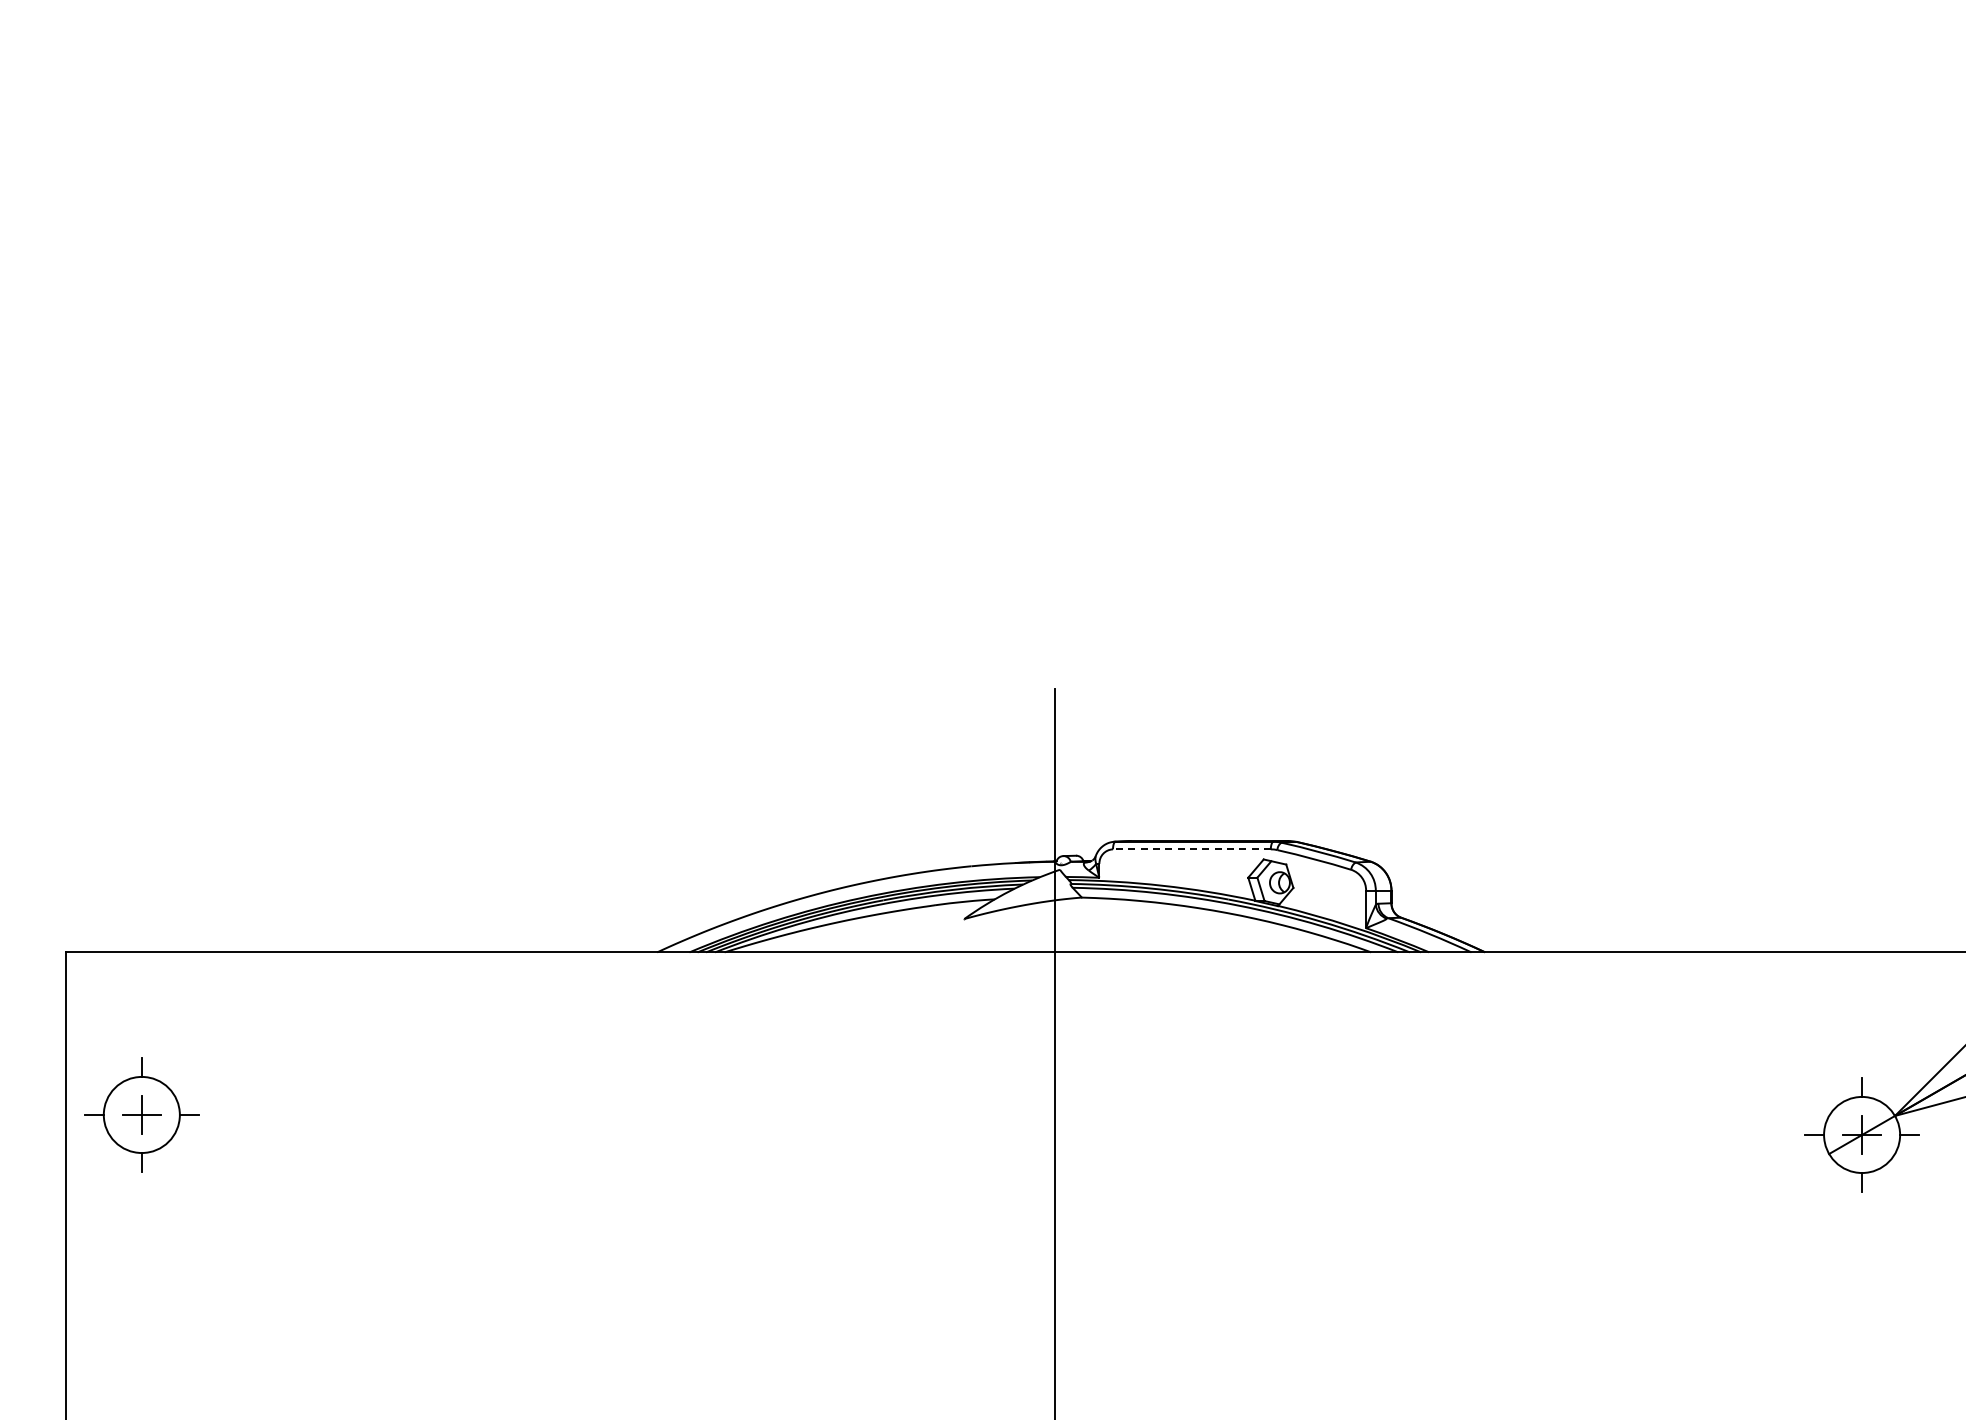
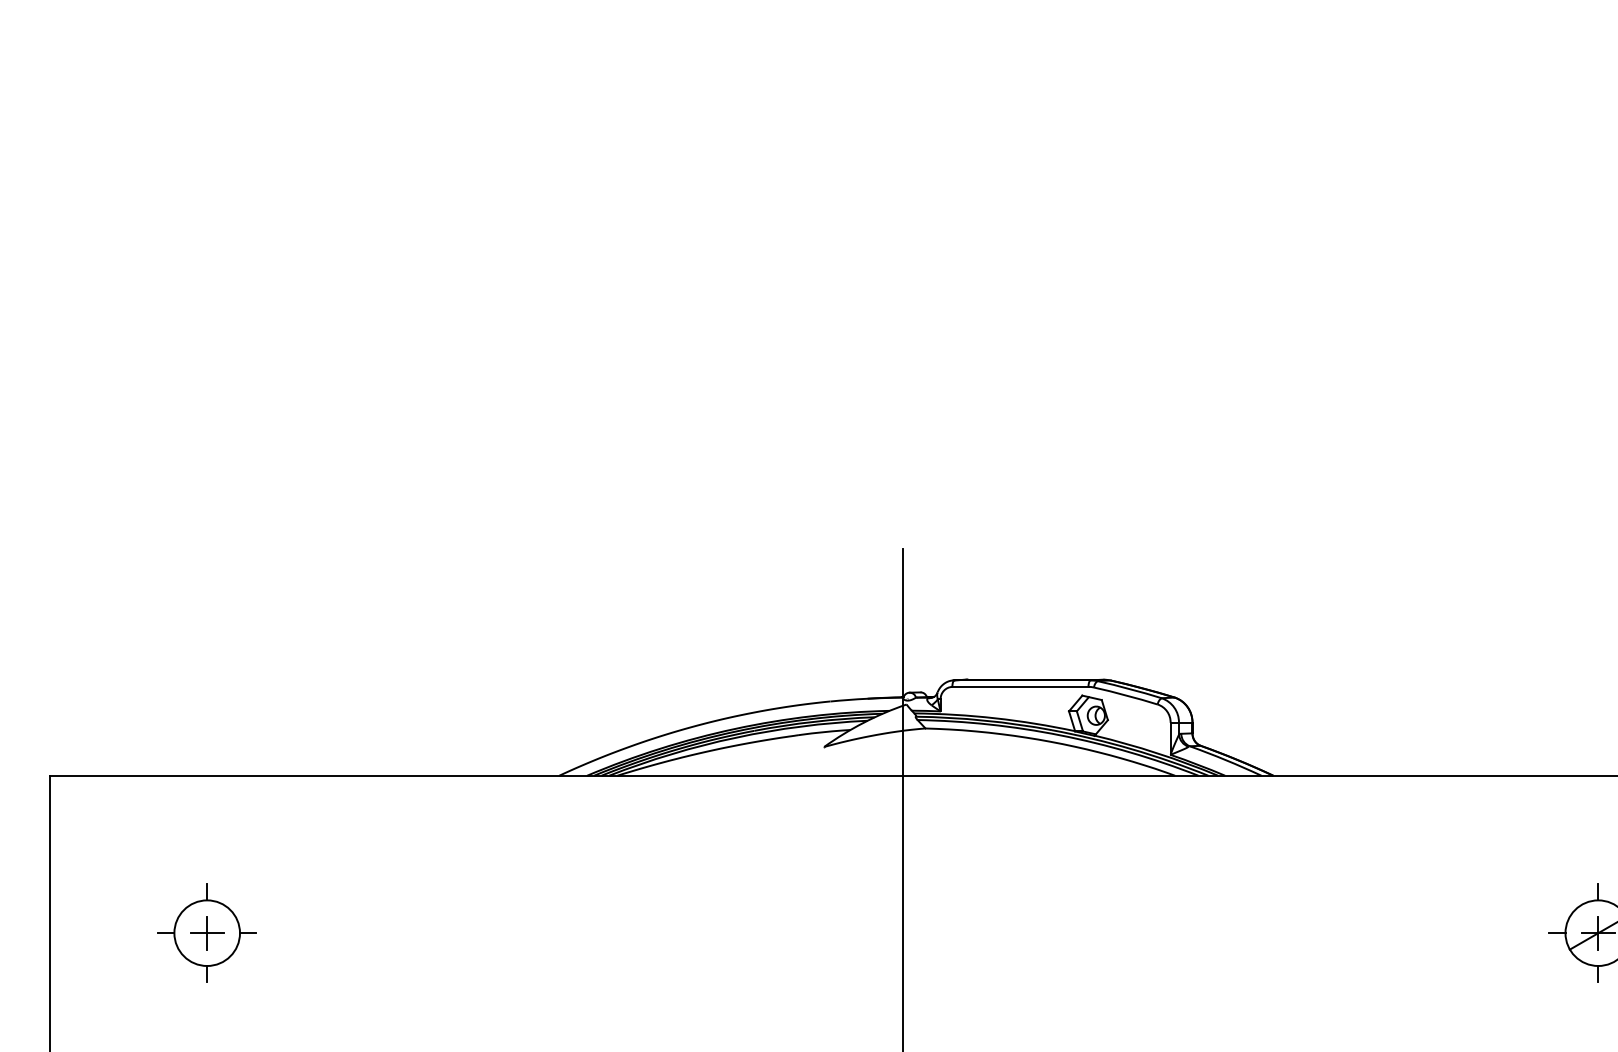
line: (1191, 849) -> (1020, 687), dashed -> solid
part: (141, 1114) -> (206, 932), moved

